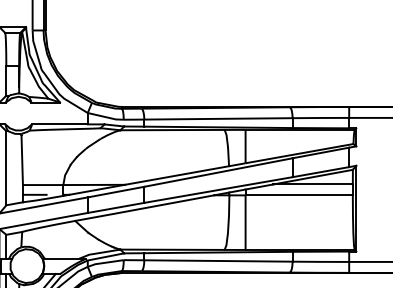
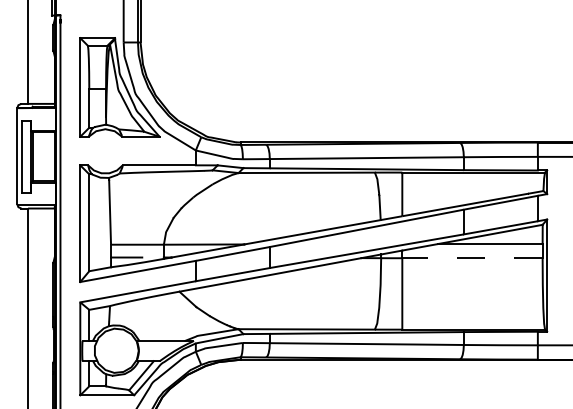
line: (298, 195) -> (471, 258), solid -> dashed

